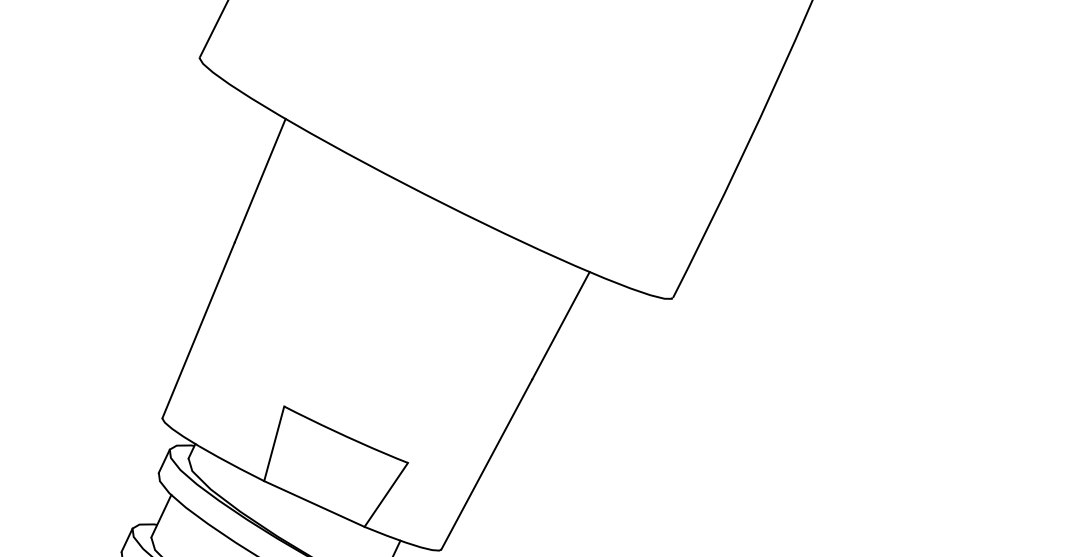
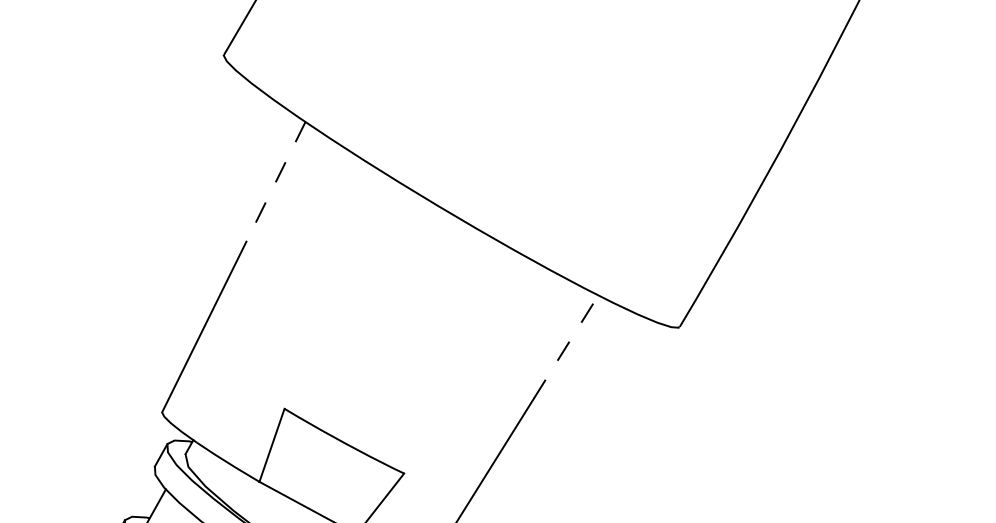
line: (260, 180) -> (276, 181), solid -> dashed
line: (560, 325) -> (565, 346), solid -> dashed

